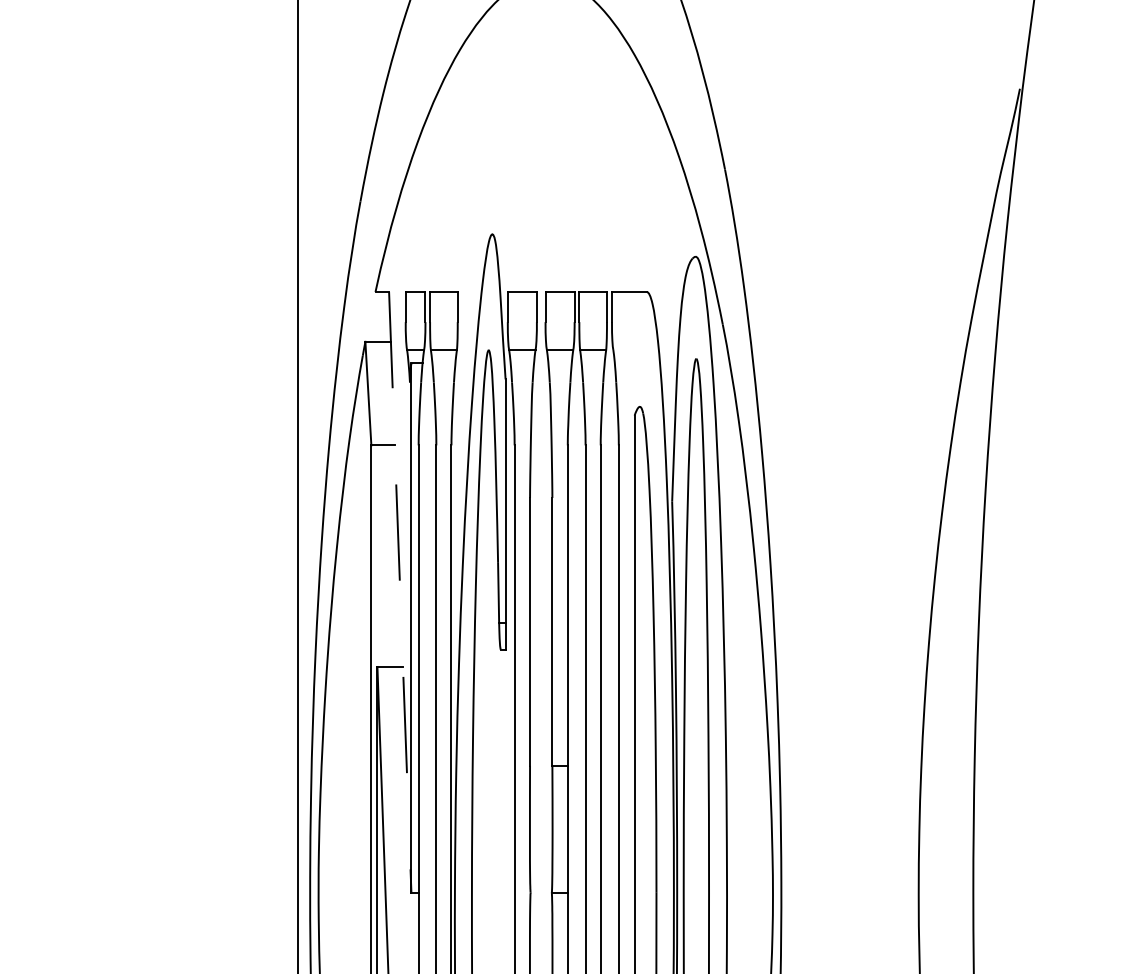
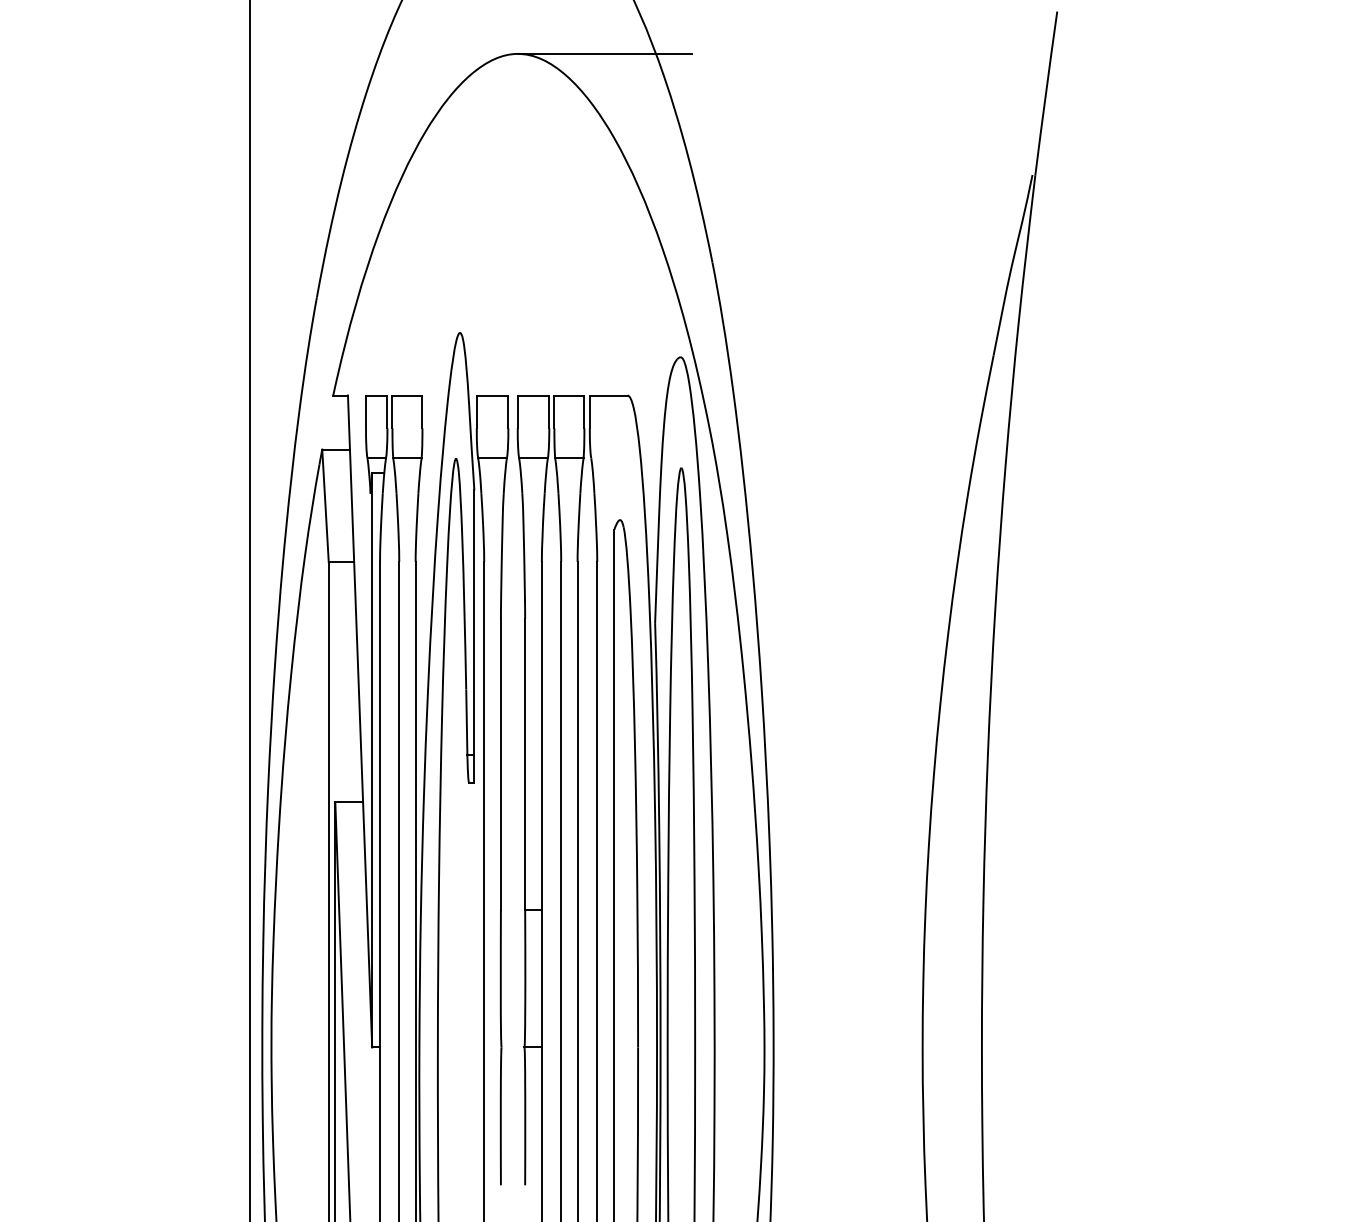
line: (400, 593) -> (360, 722), dashed -> solid

